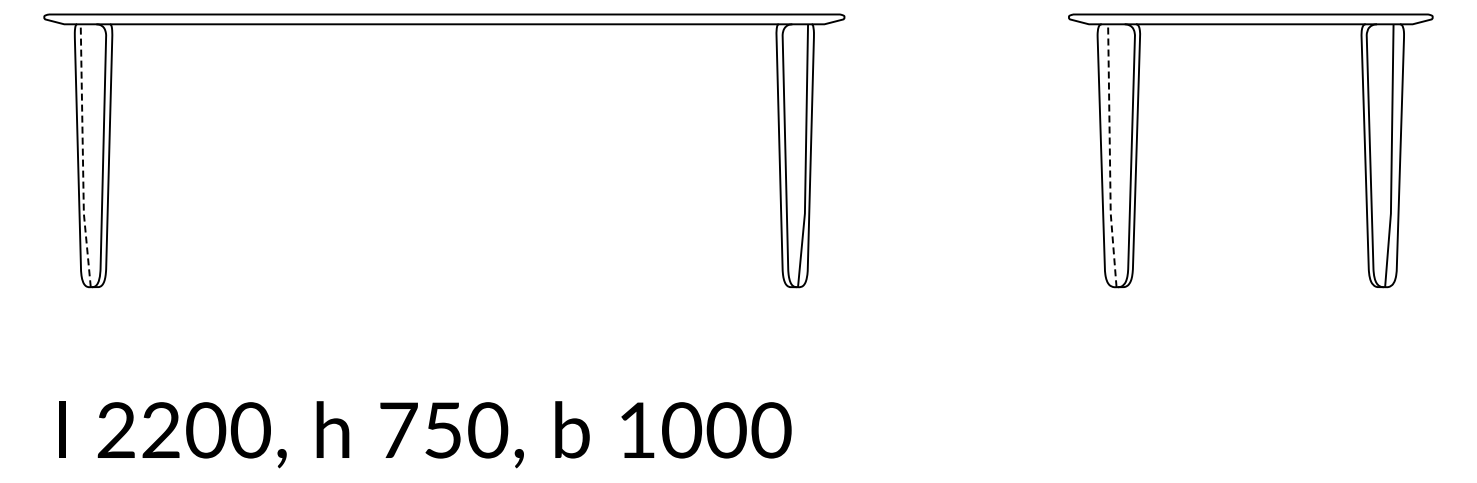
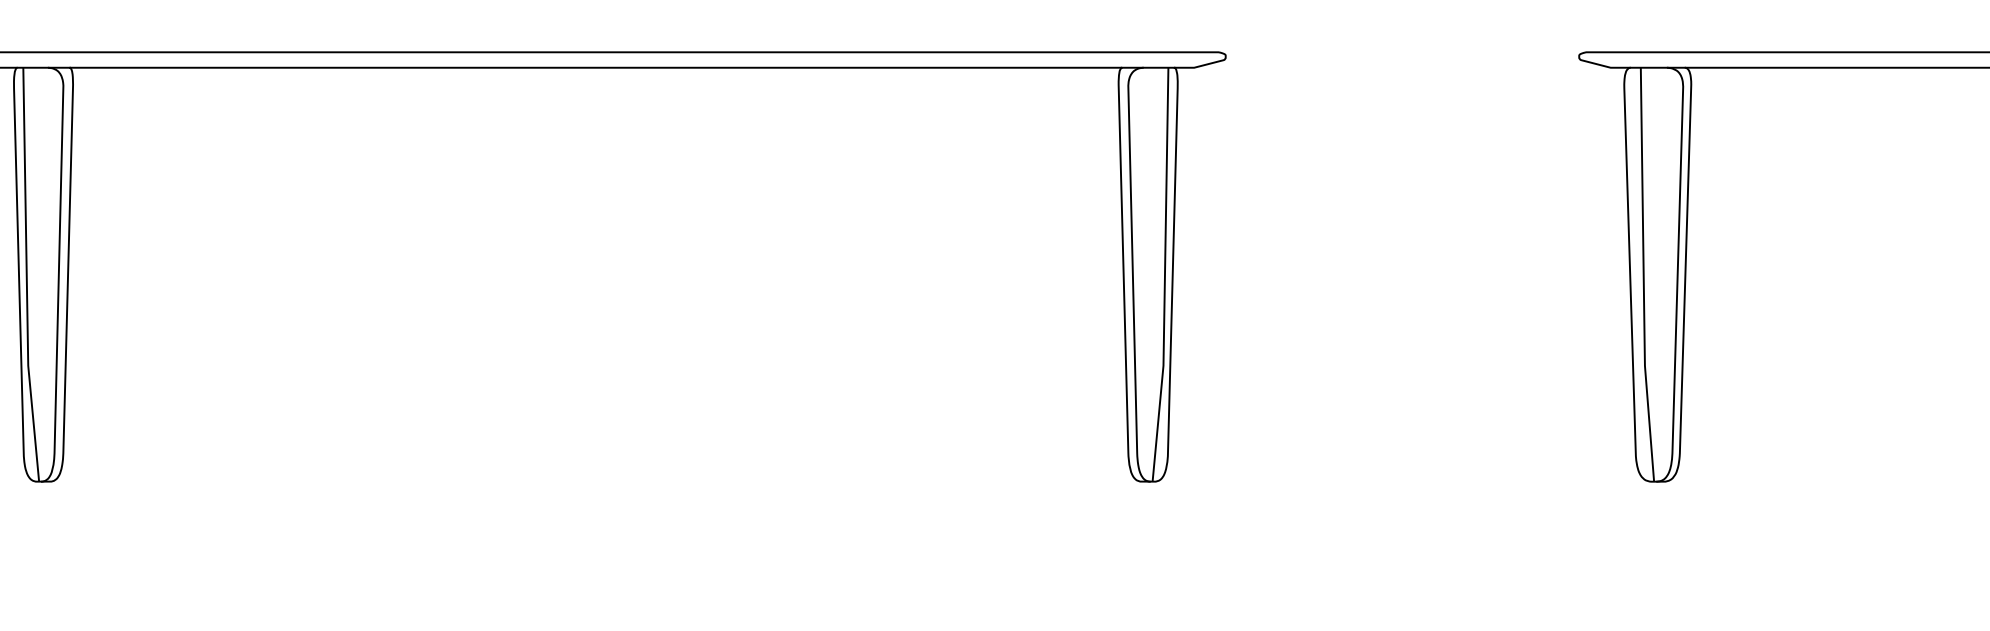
line: (82, 155) -> (26, 274), dashed -> solid
line: (1109, 155) -> (1643, 274), dashed -> solid

